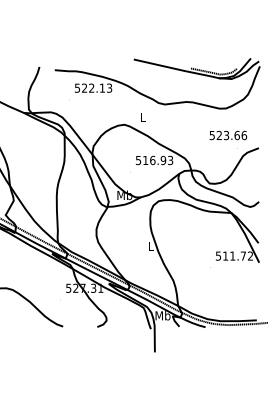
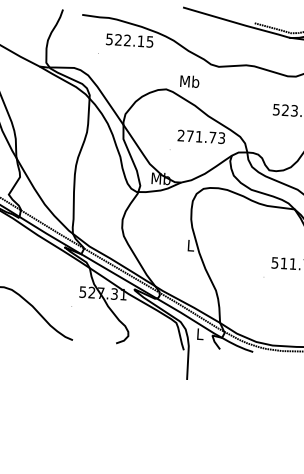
text: (109, 87) -> (150, 41), 522.13 -> 522.15
text: (142, 117) -> (189, 81), L -> Mb
text: (151, 160) -> (197, 136), 516.93 -> 271.73
text: (162, 315) -> (199, 333), Mb -> L

